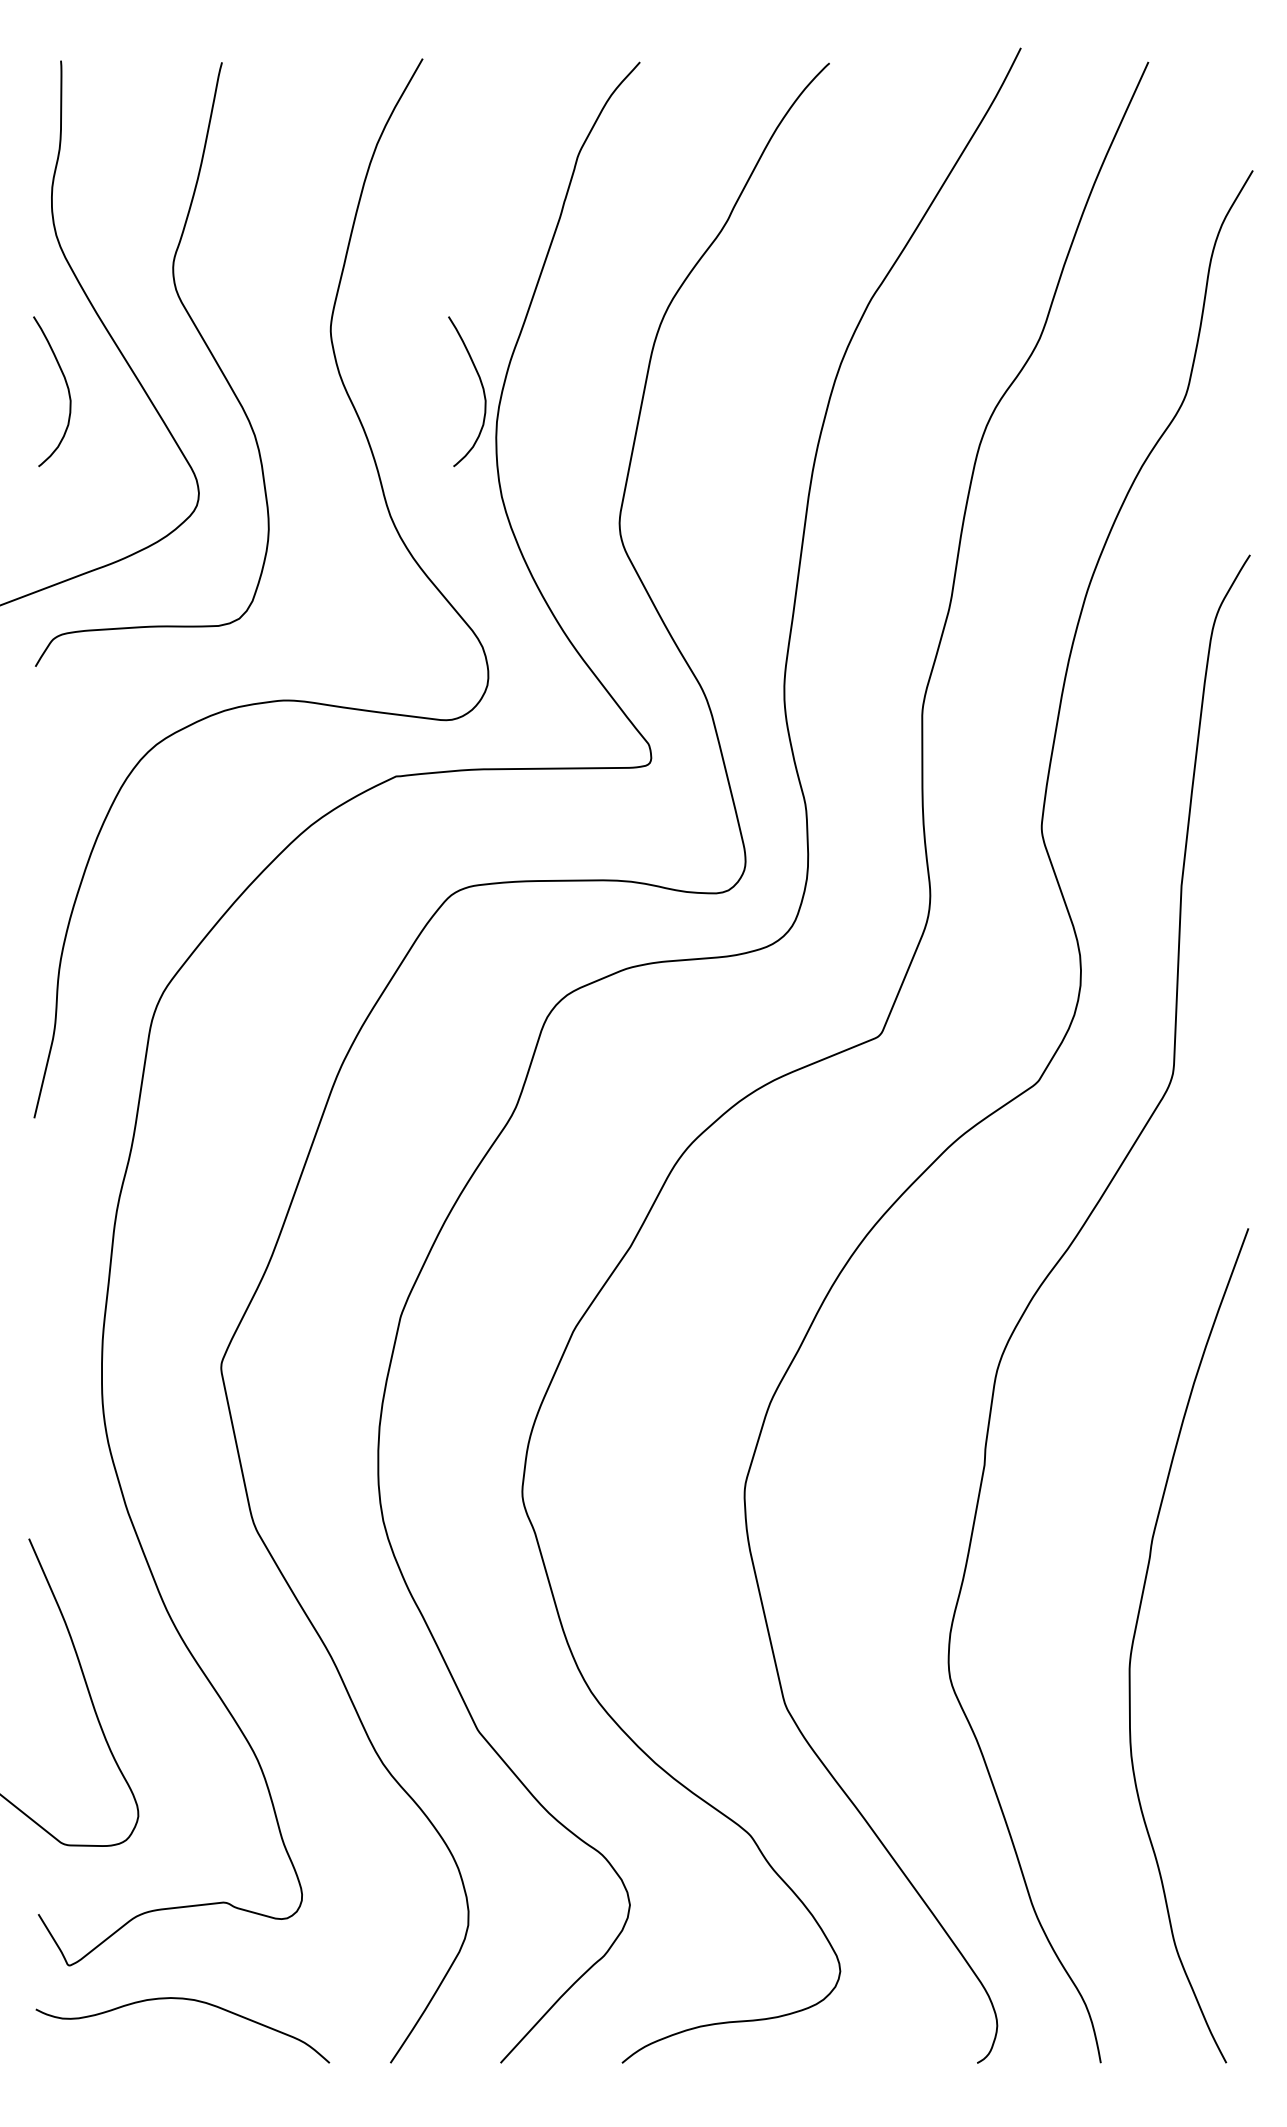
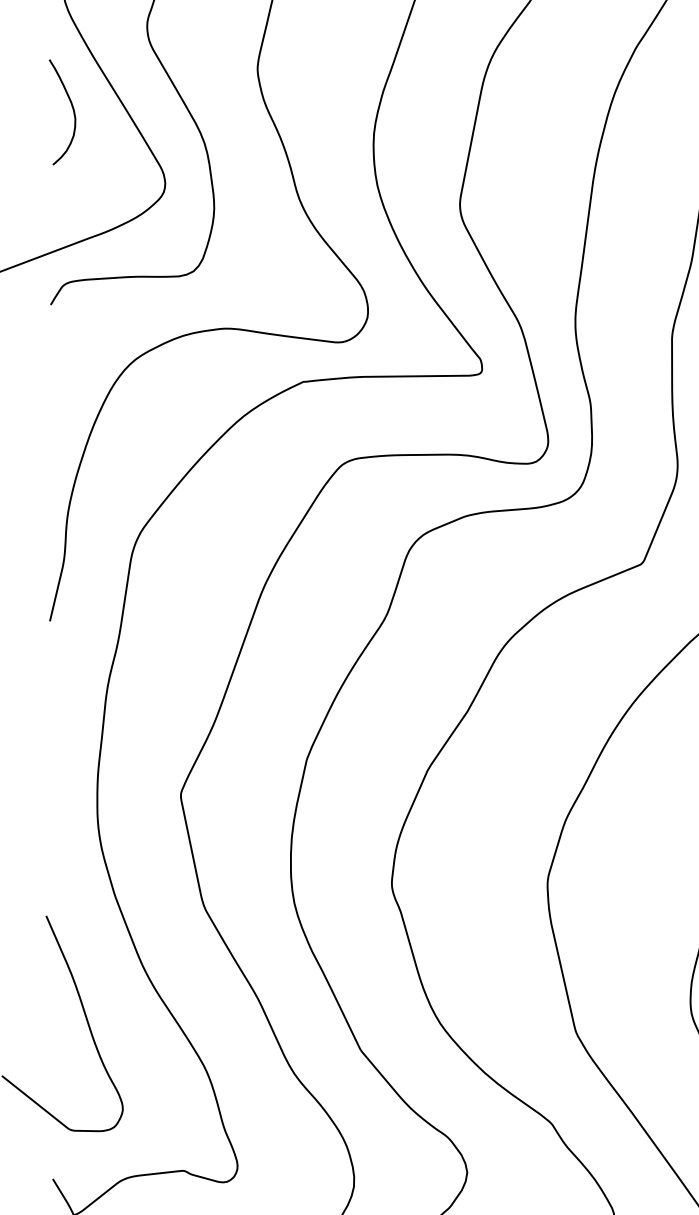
curve: (481, 386) -> (363, 108), removed

